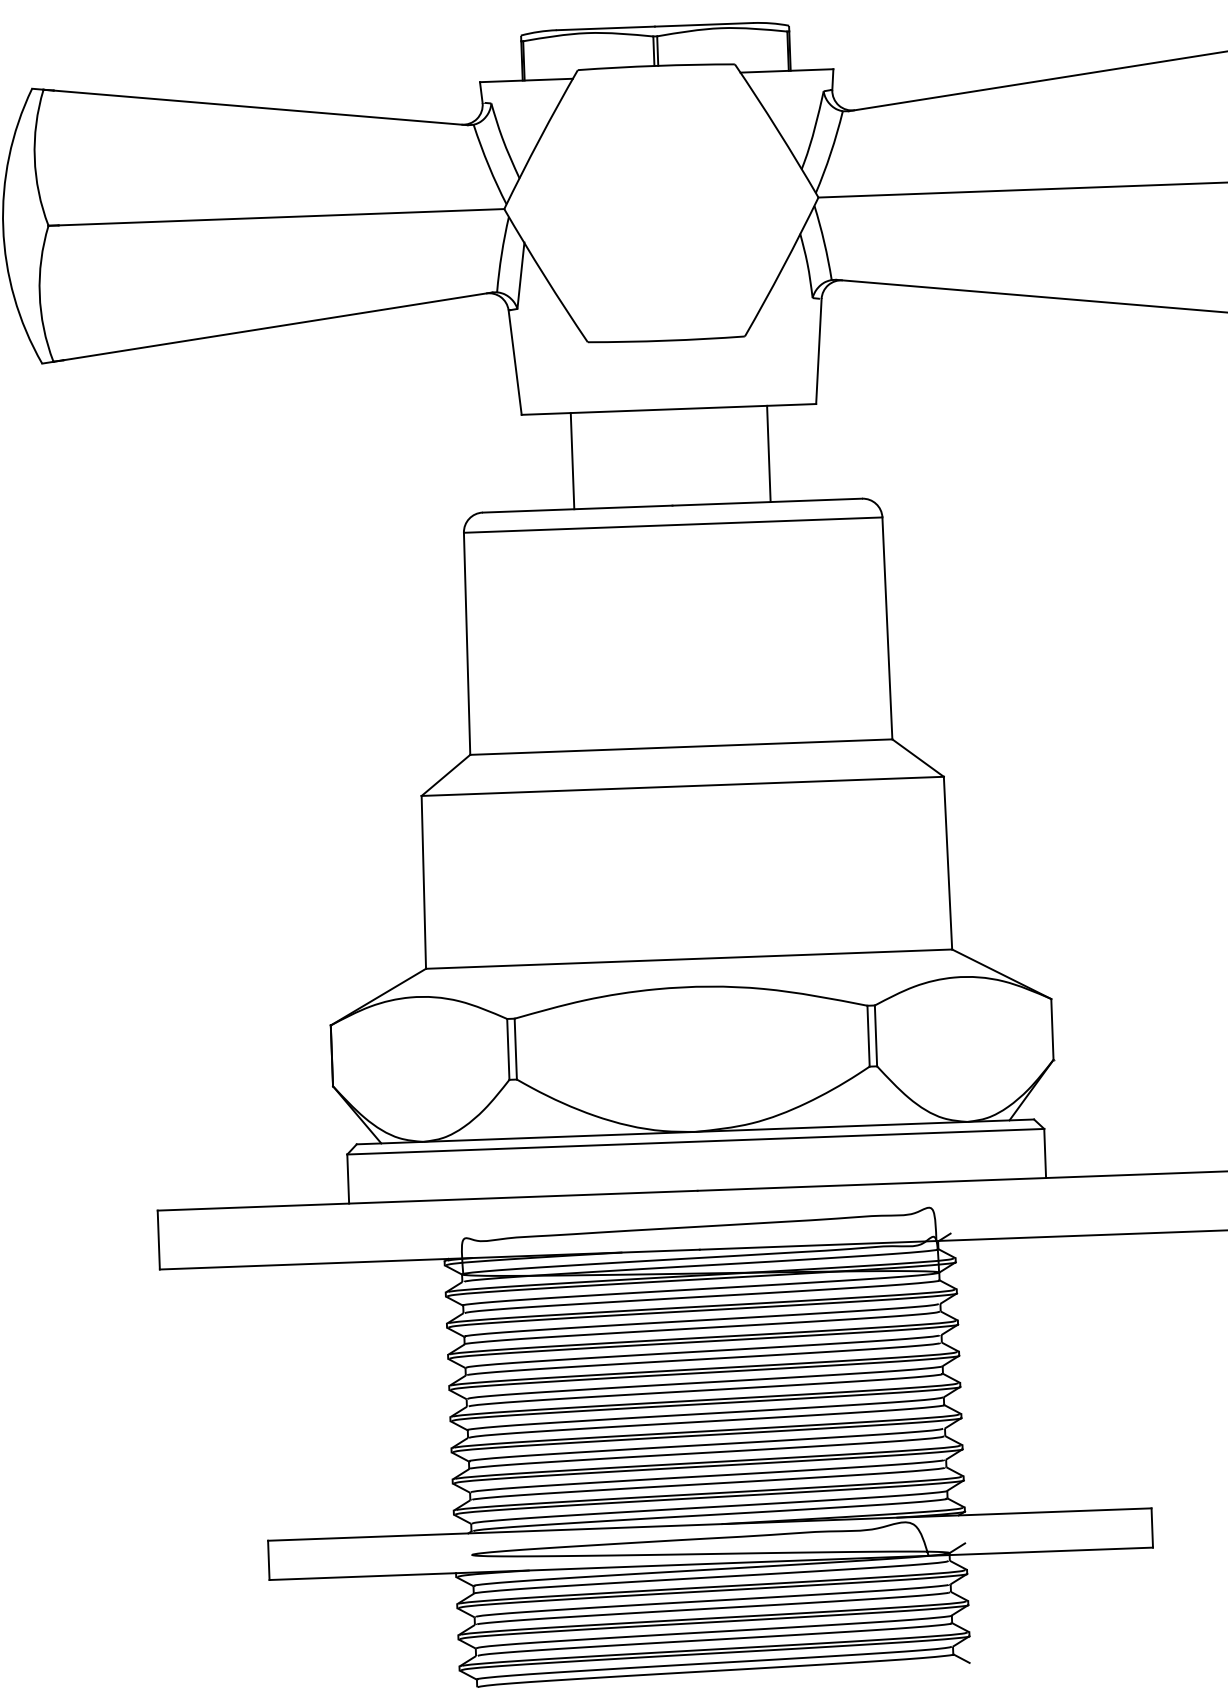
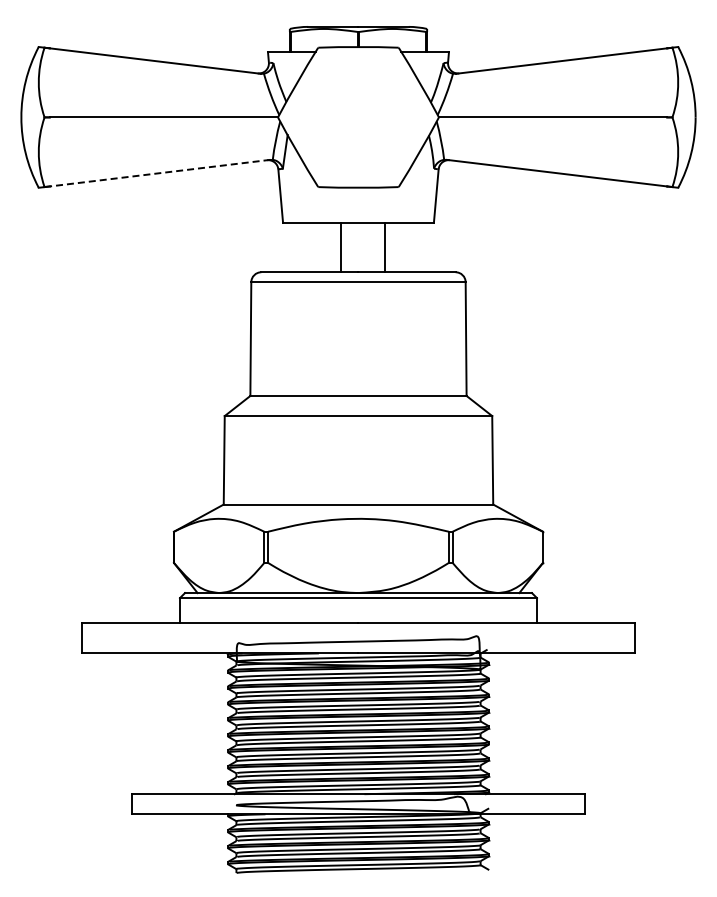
line: (276, 327) -> (159, 173), solid -> dashed
line: (768, 453) -> (384, 247), moved
line: (573, 460) -> (341, 247), moved

